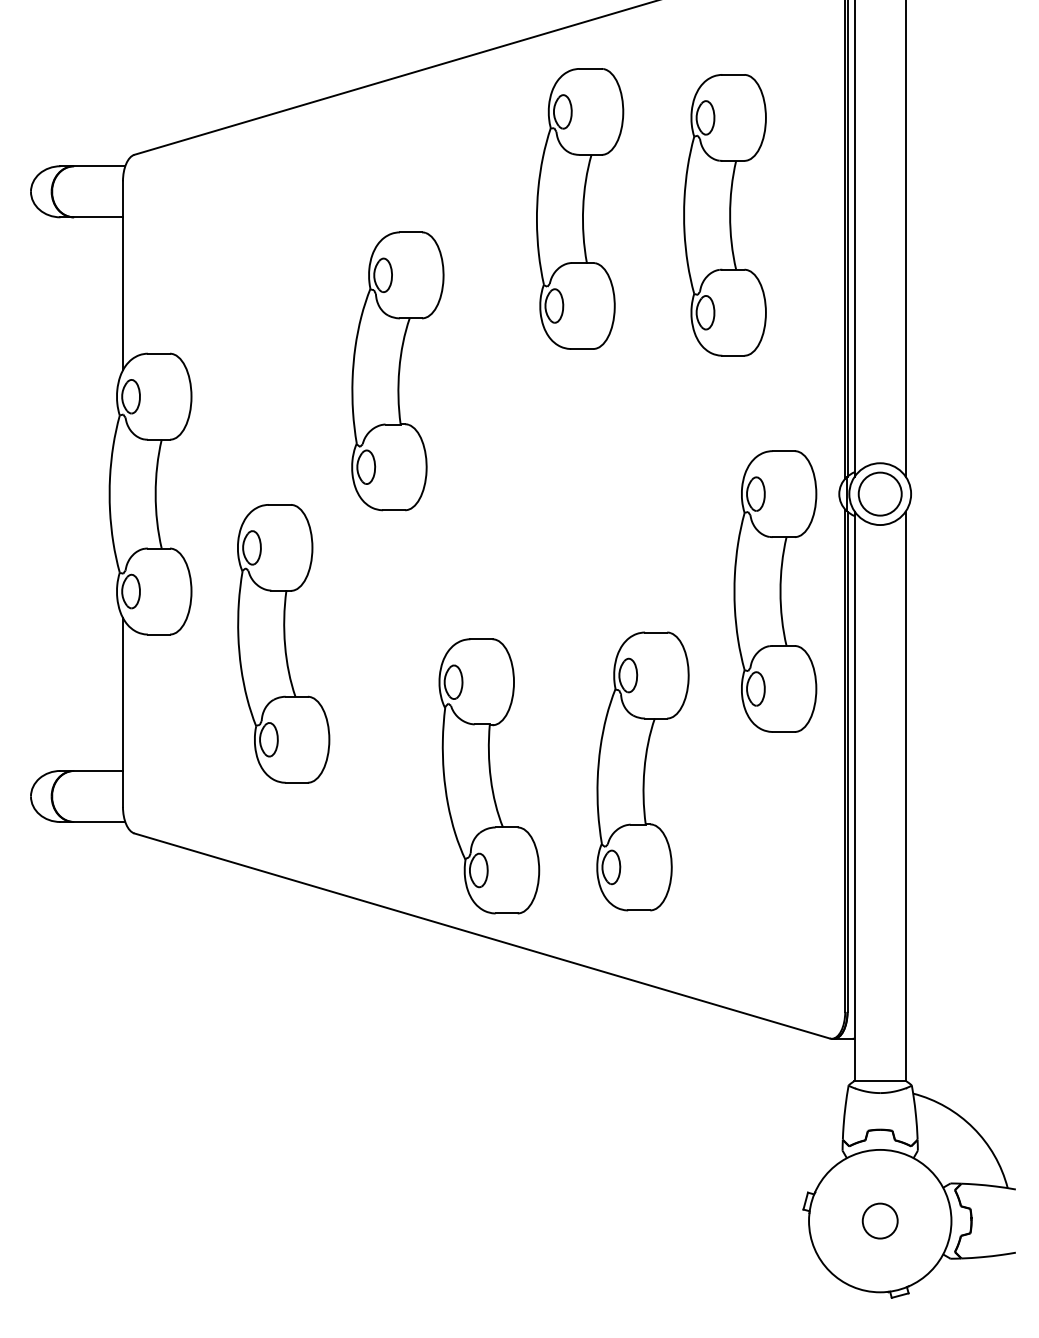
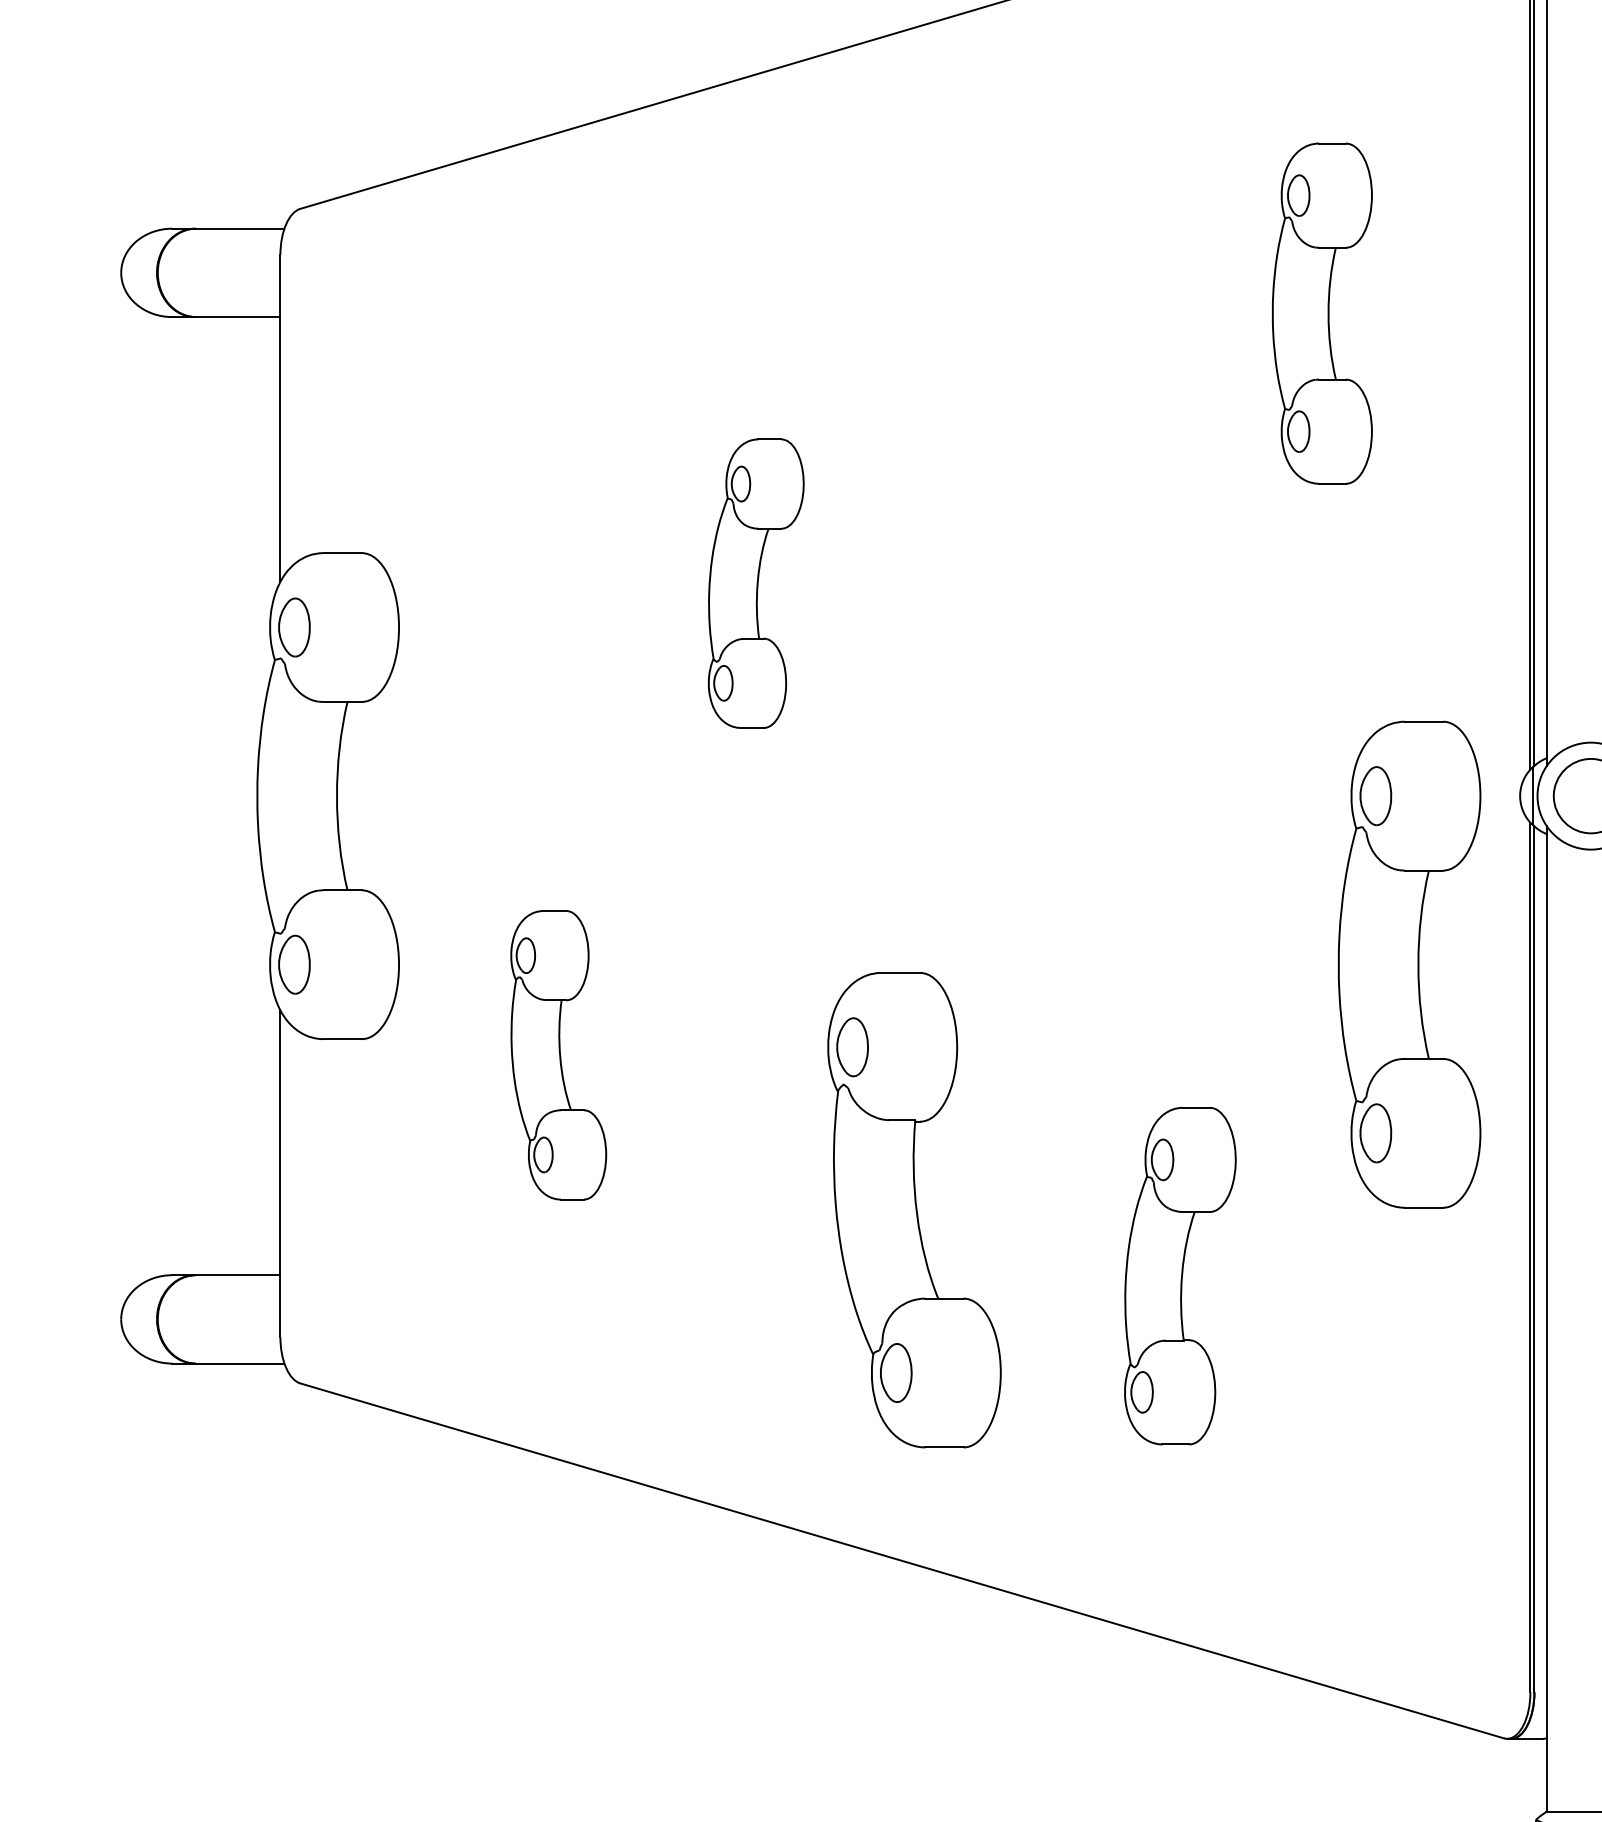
part: (580, 208) -> (1072, 301), removed
part: (724, 215) -> (1321, 313), size x0.7
part: (397, 371) -> (755, 583), size x0.6
part: (283, 643) -> (558, 1054), size x0.6
part: (642, 771) -> (1179, 1276), size x0.7
part: (489, 776) -> (914, 1210), moved

